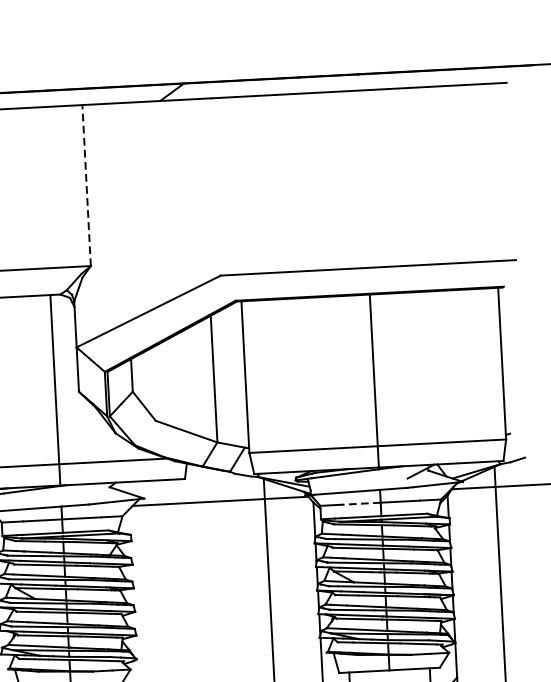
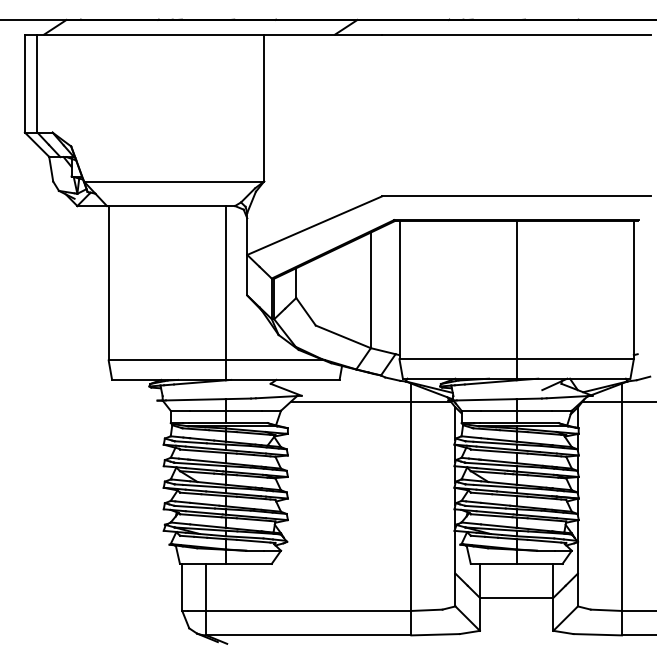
line: (87, 184) -> (264, 107), dashed -> solid
line: (360, 503) -> (498, 410), dashed -> solid

